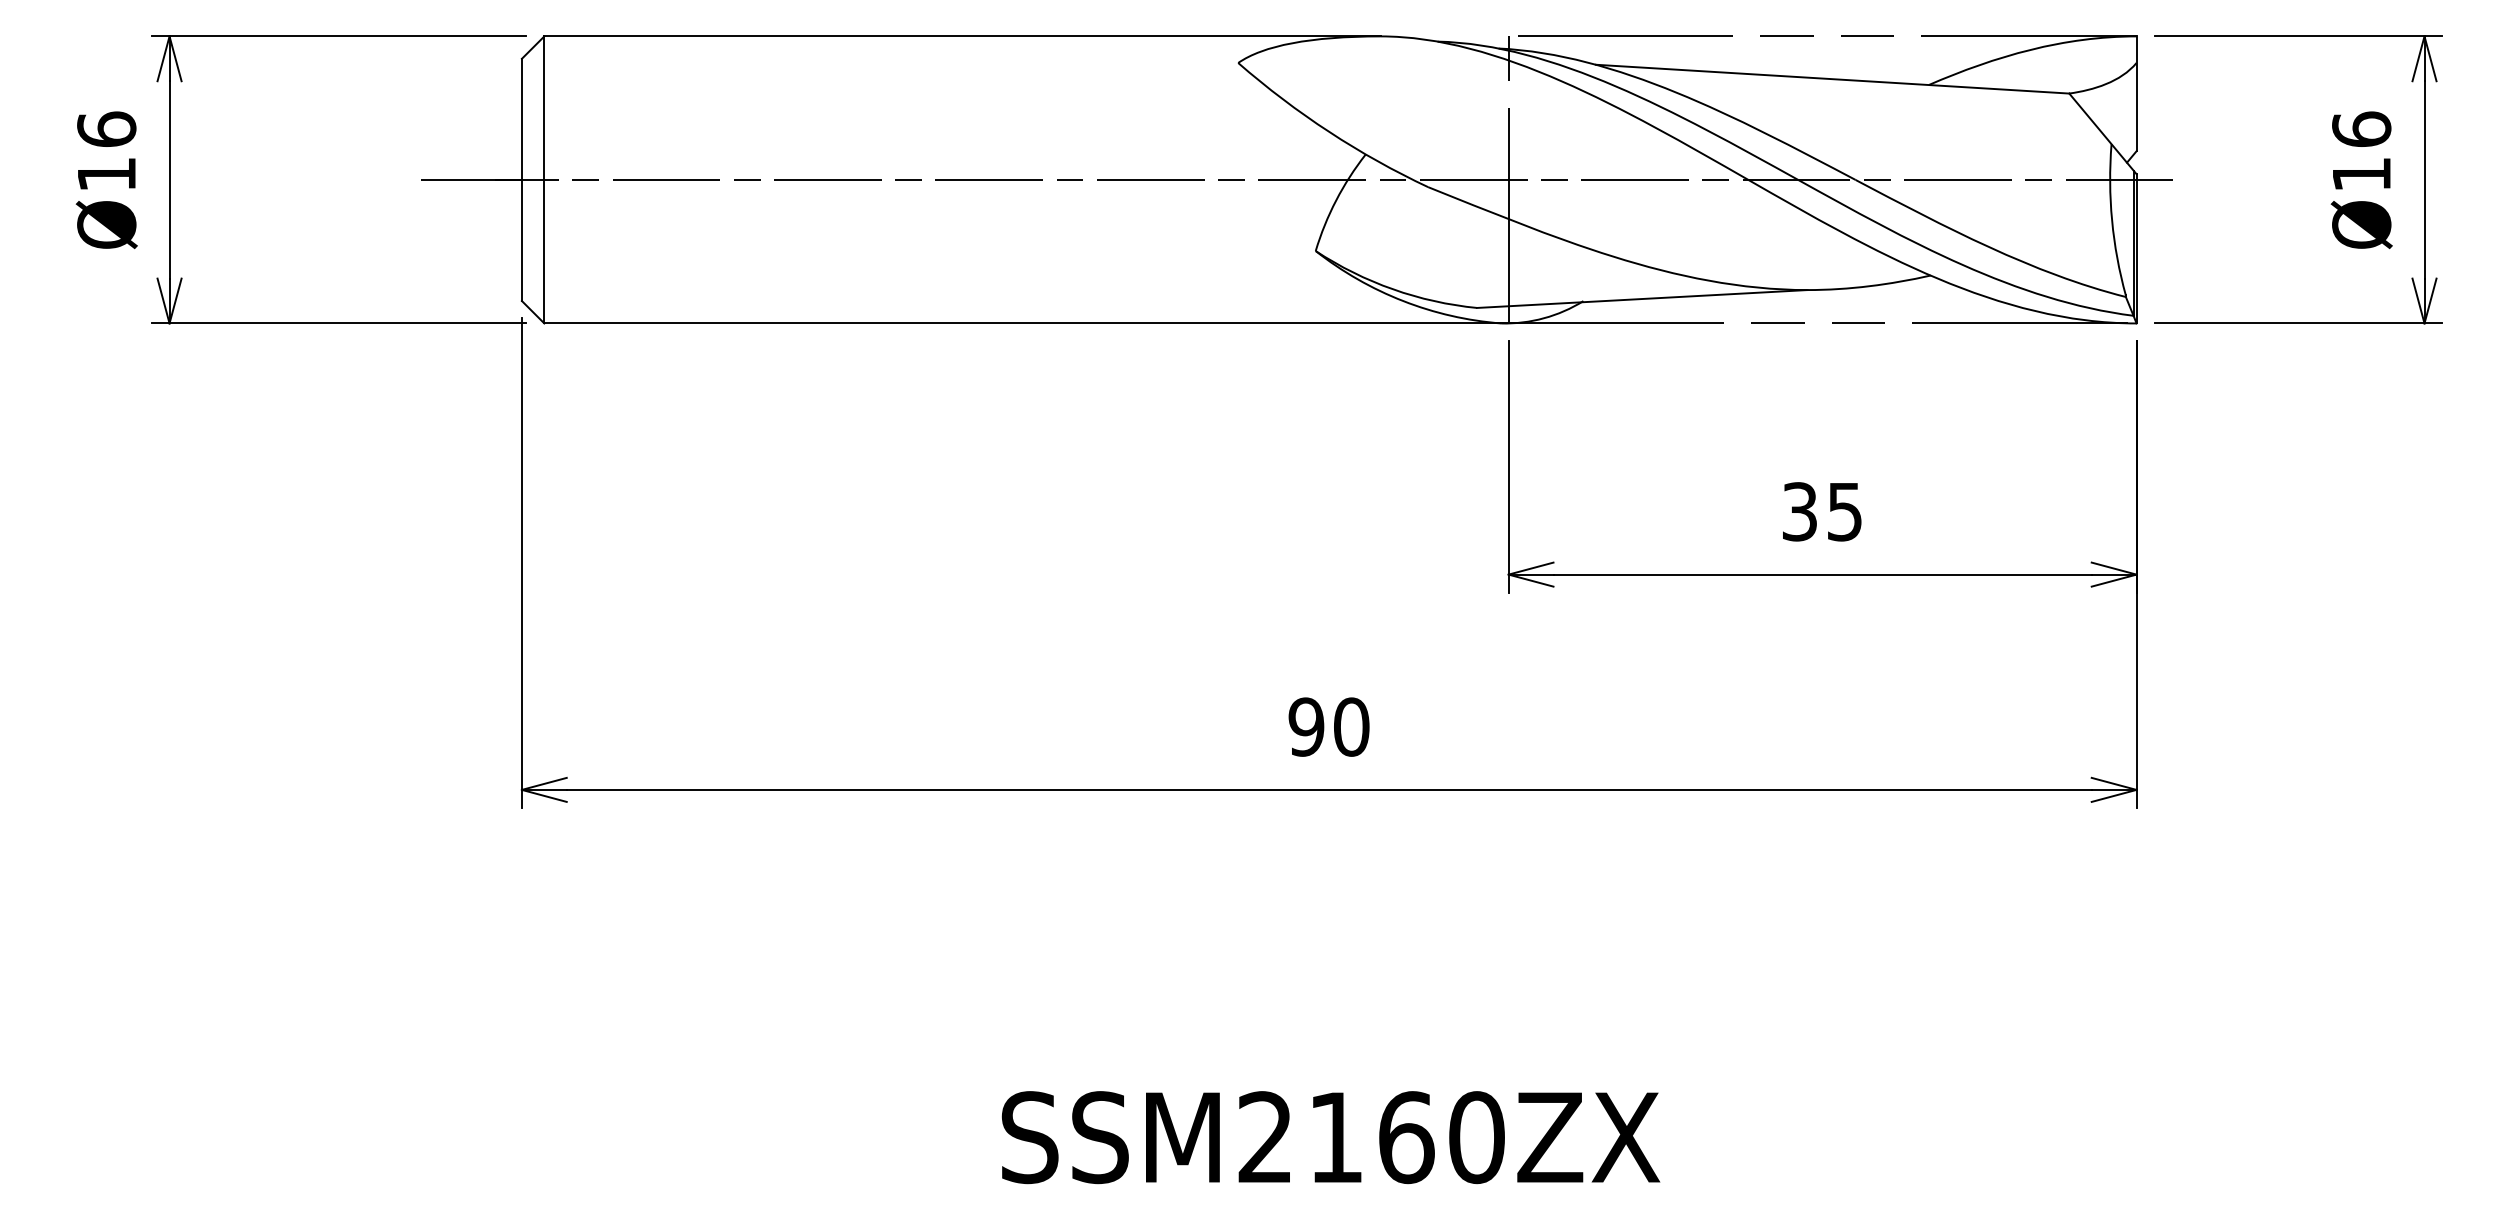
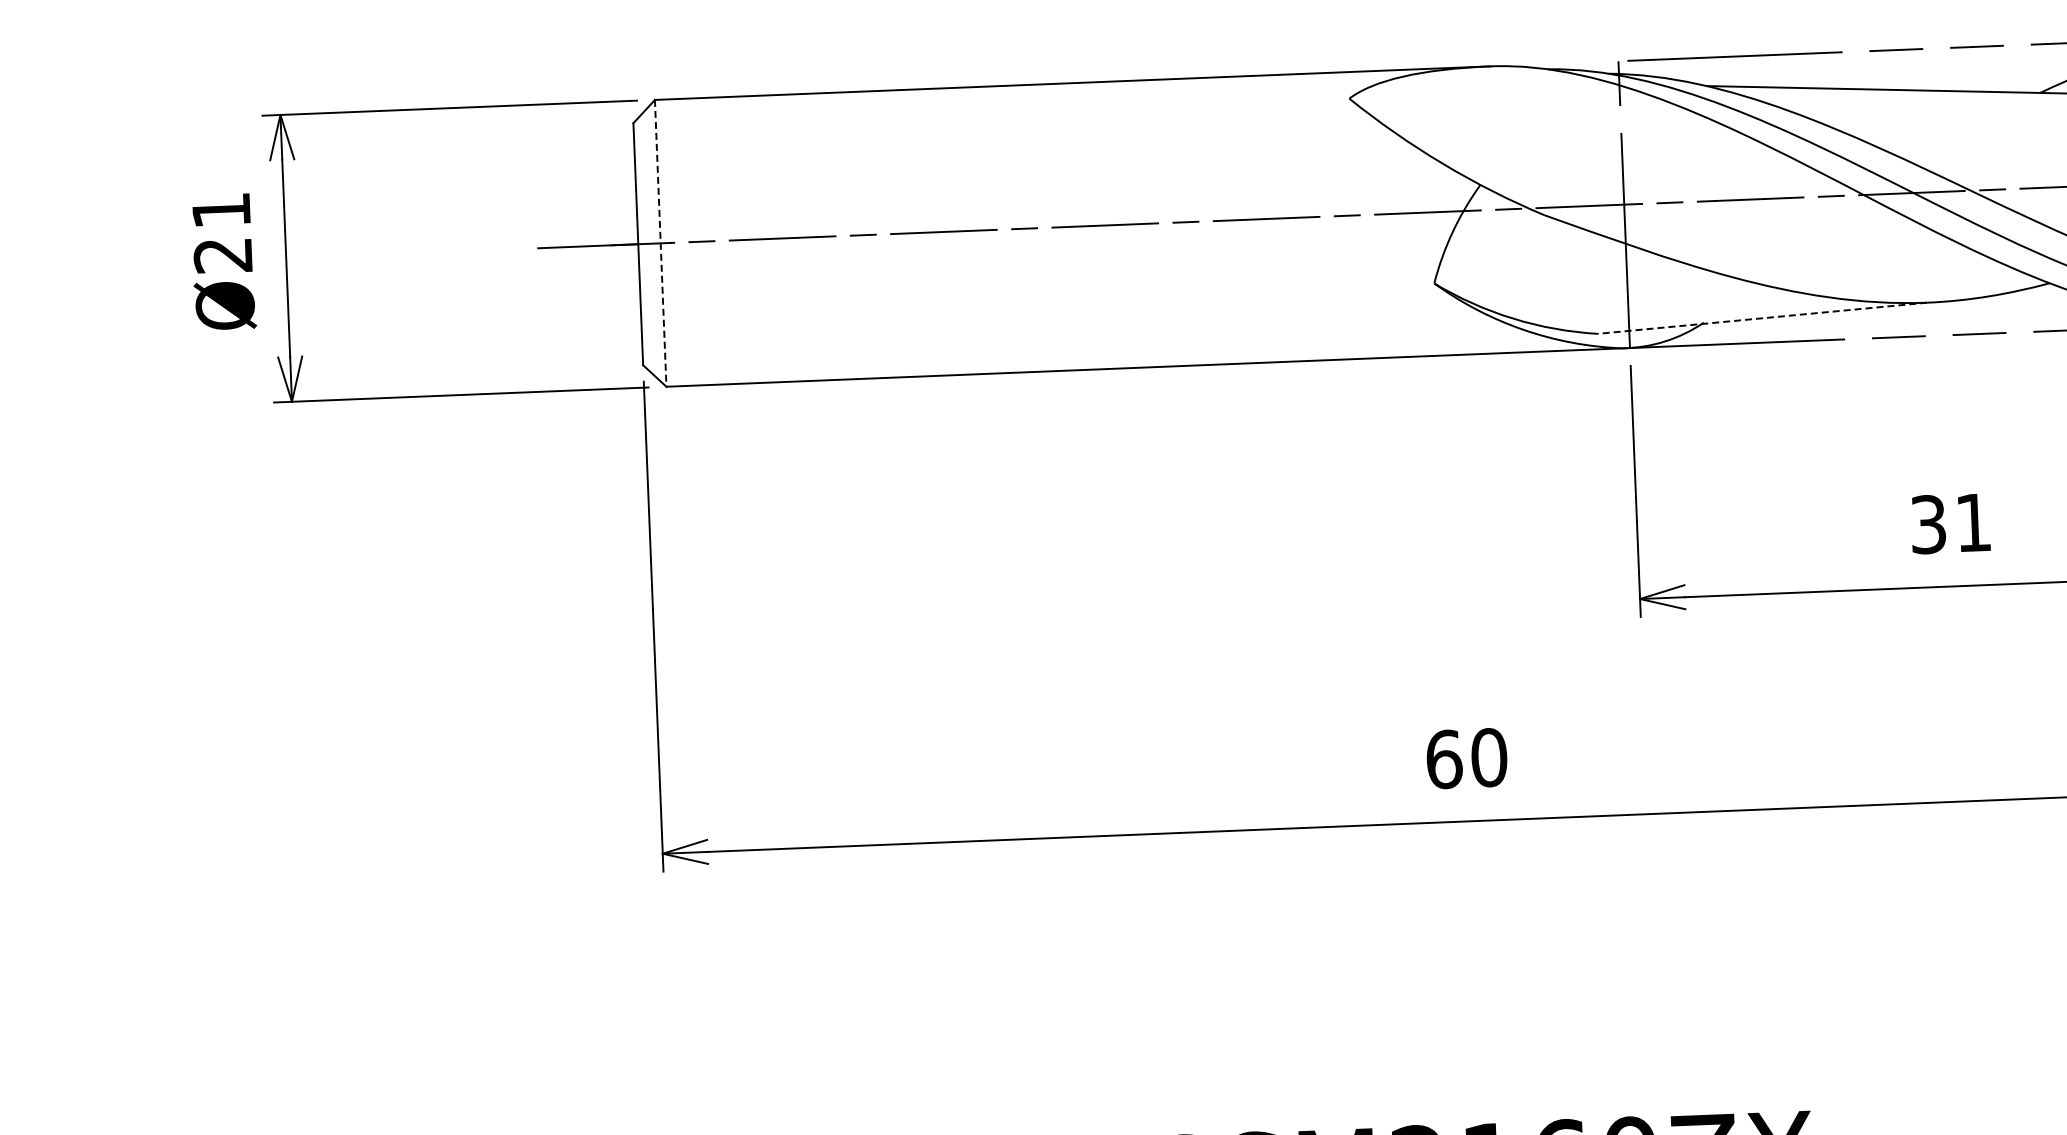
text: (106, 151) -> (222, 232), Ø16 -> Ø21
line: (544, 179) -> (660, 242), solid -> dashed
line: (1641, 299) -> (1761, 318), solid -> dashed
text: (1844, 512) -> (1973, 523), 35 -> 31
text: (1306, 726) -> (1444, 758), 90 -> 60

